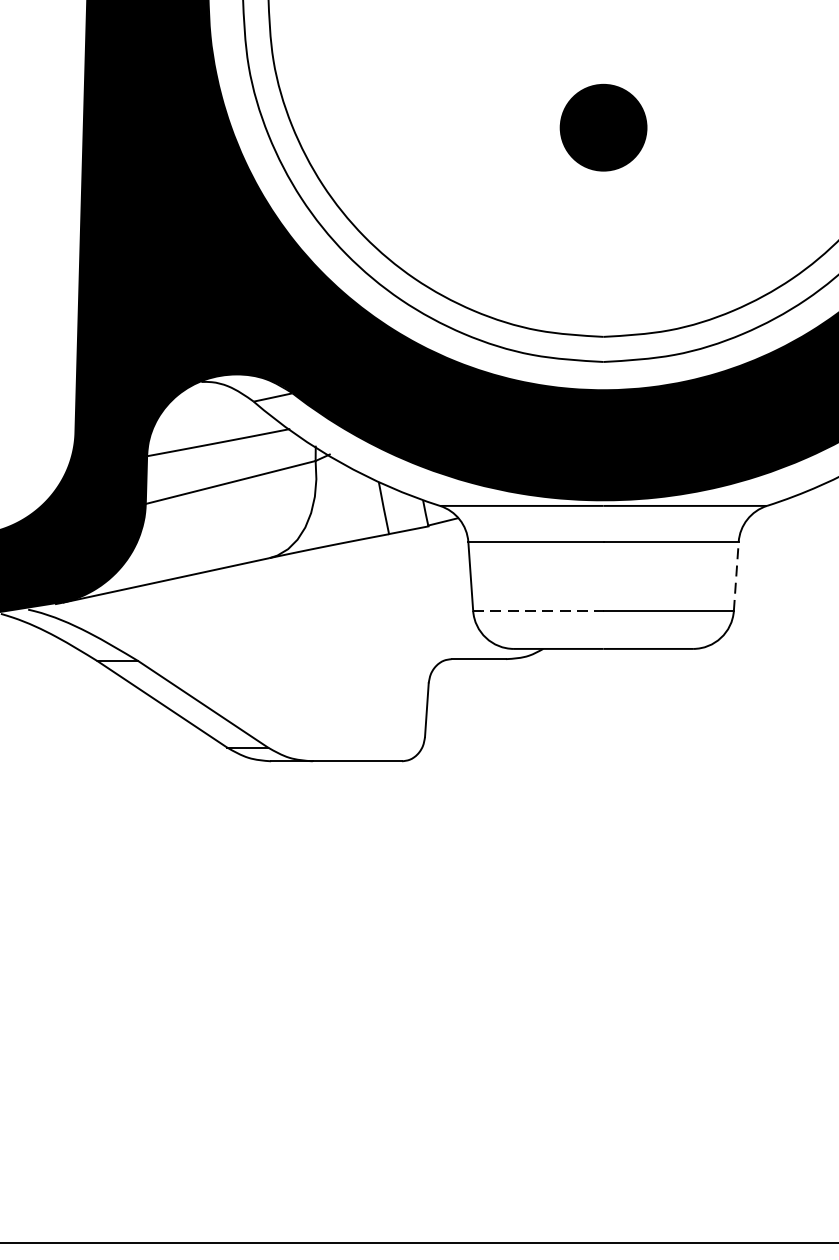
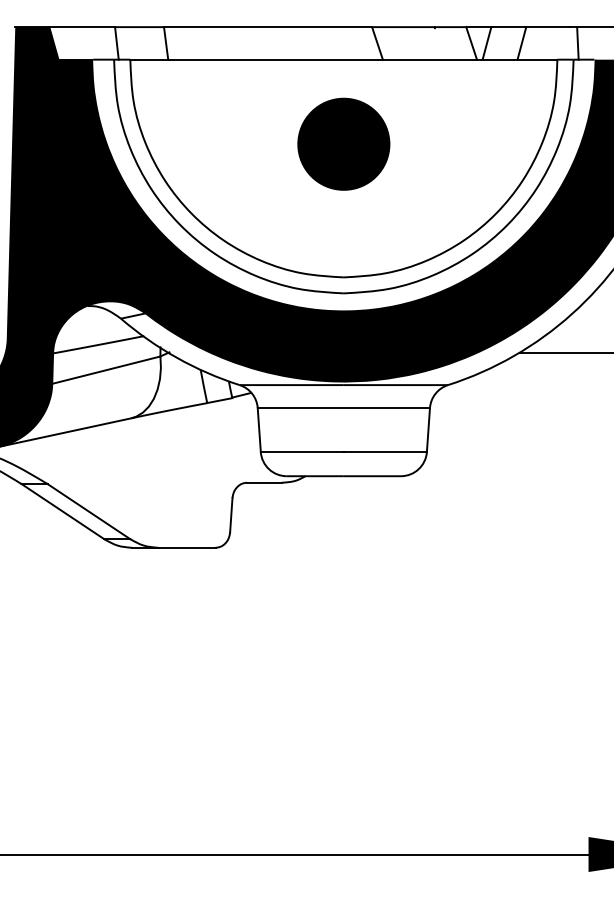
part: (602, 126) -> (343, 143), size x1.67
line: (736, 575) -> (428, 429), dashed -> solid
line: (538, 611) -> (302, 452), dashed -> solid

